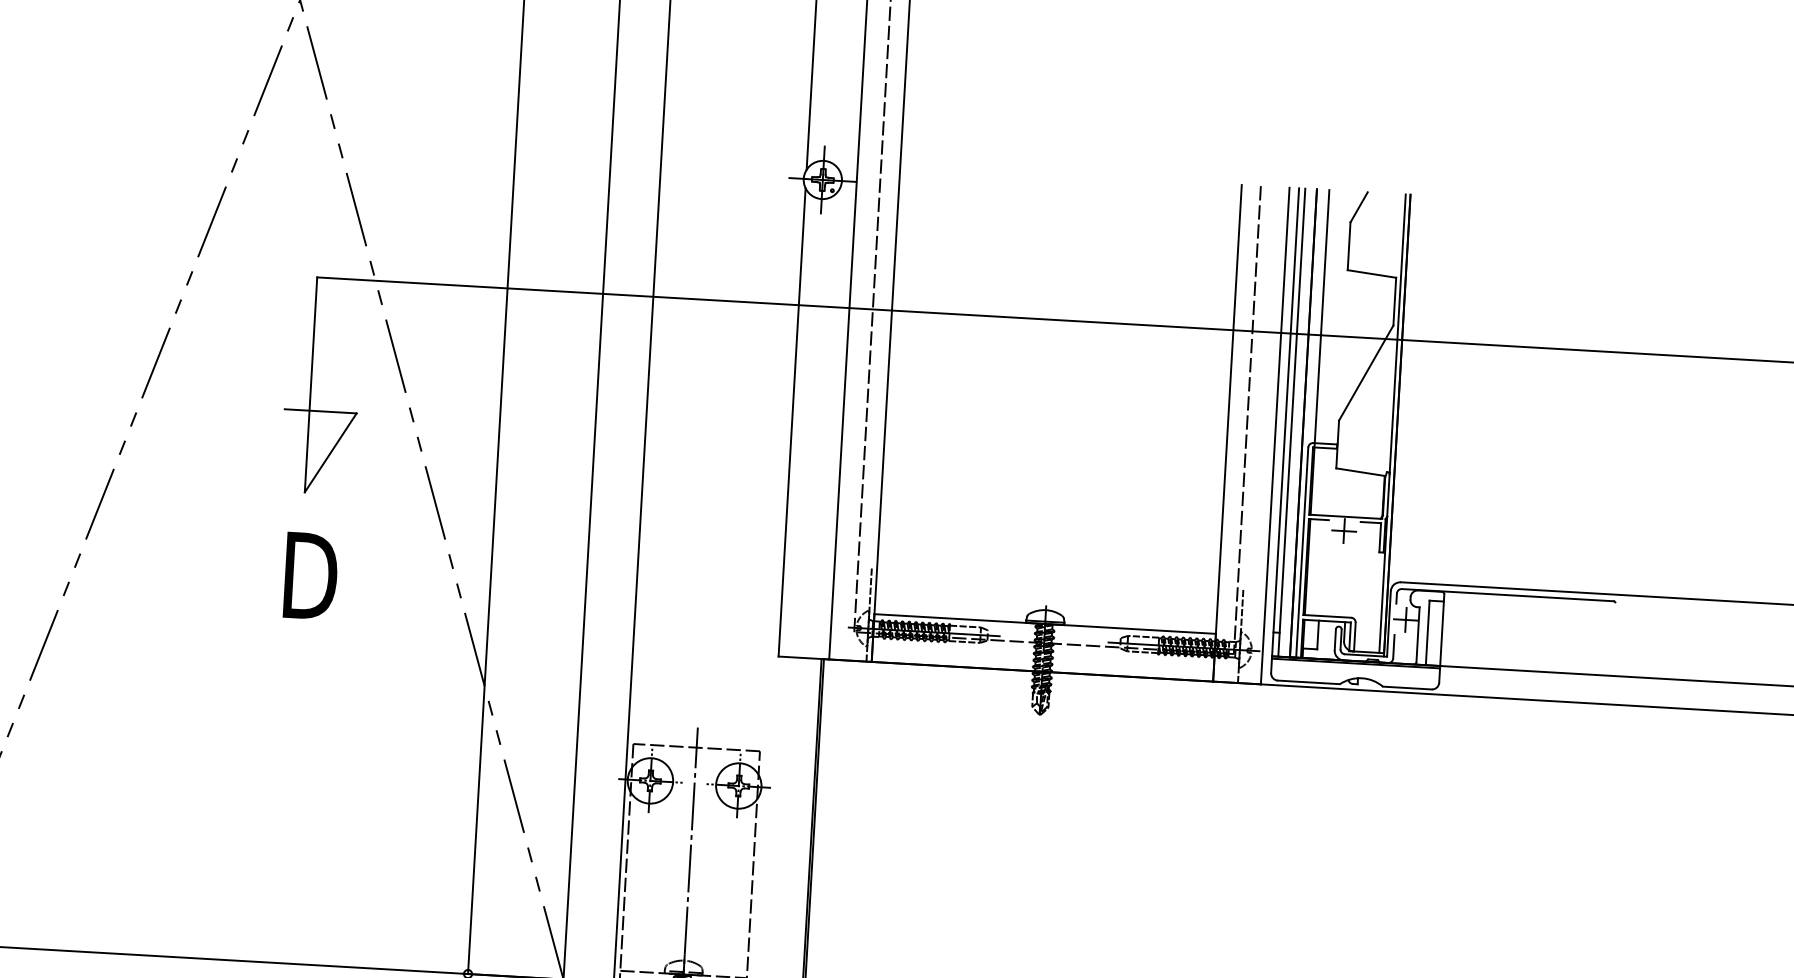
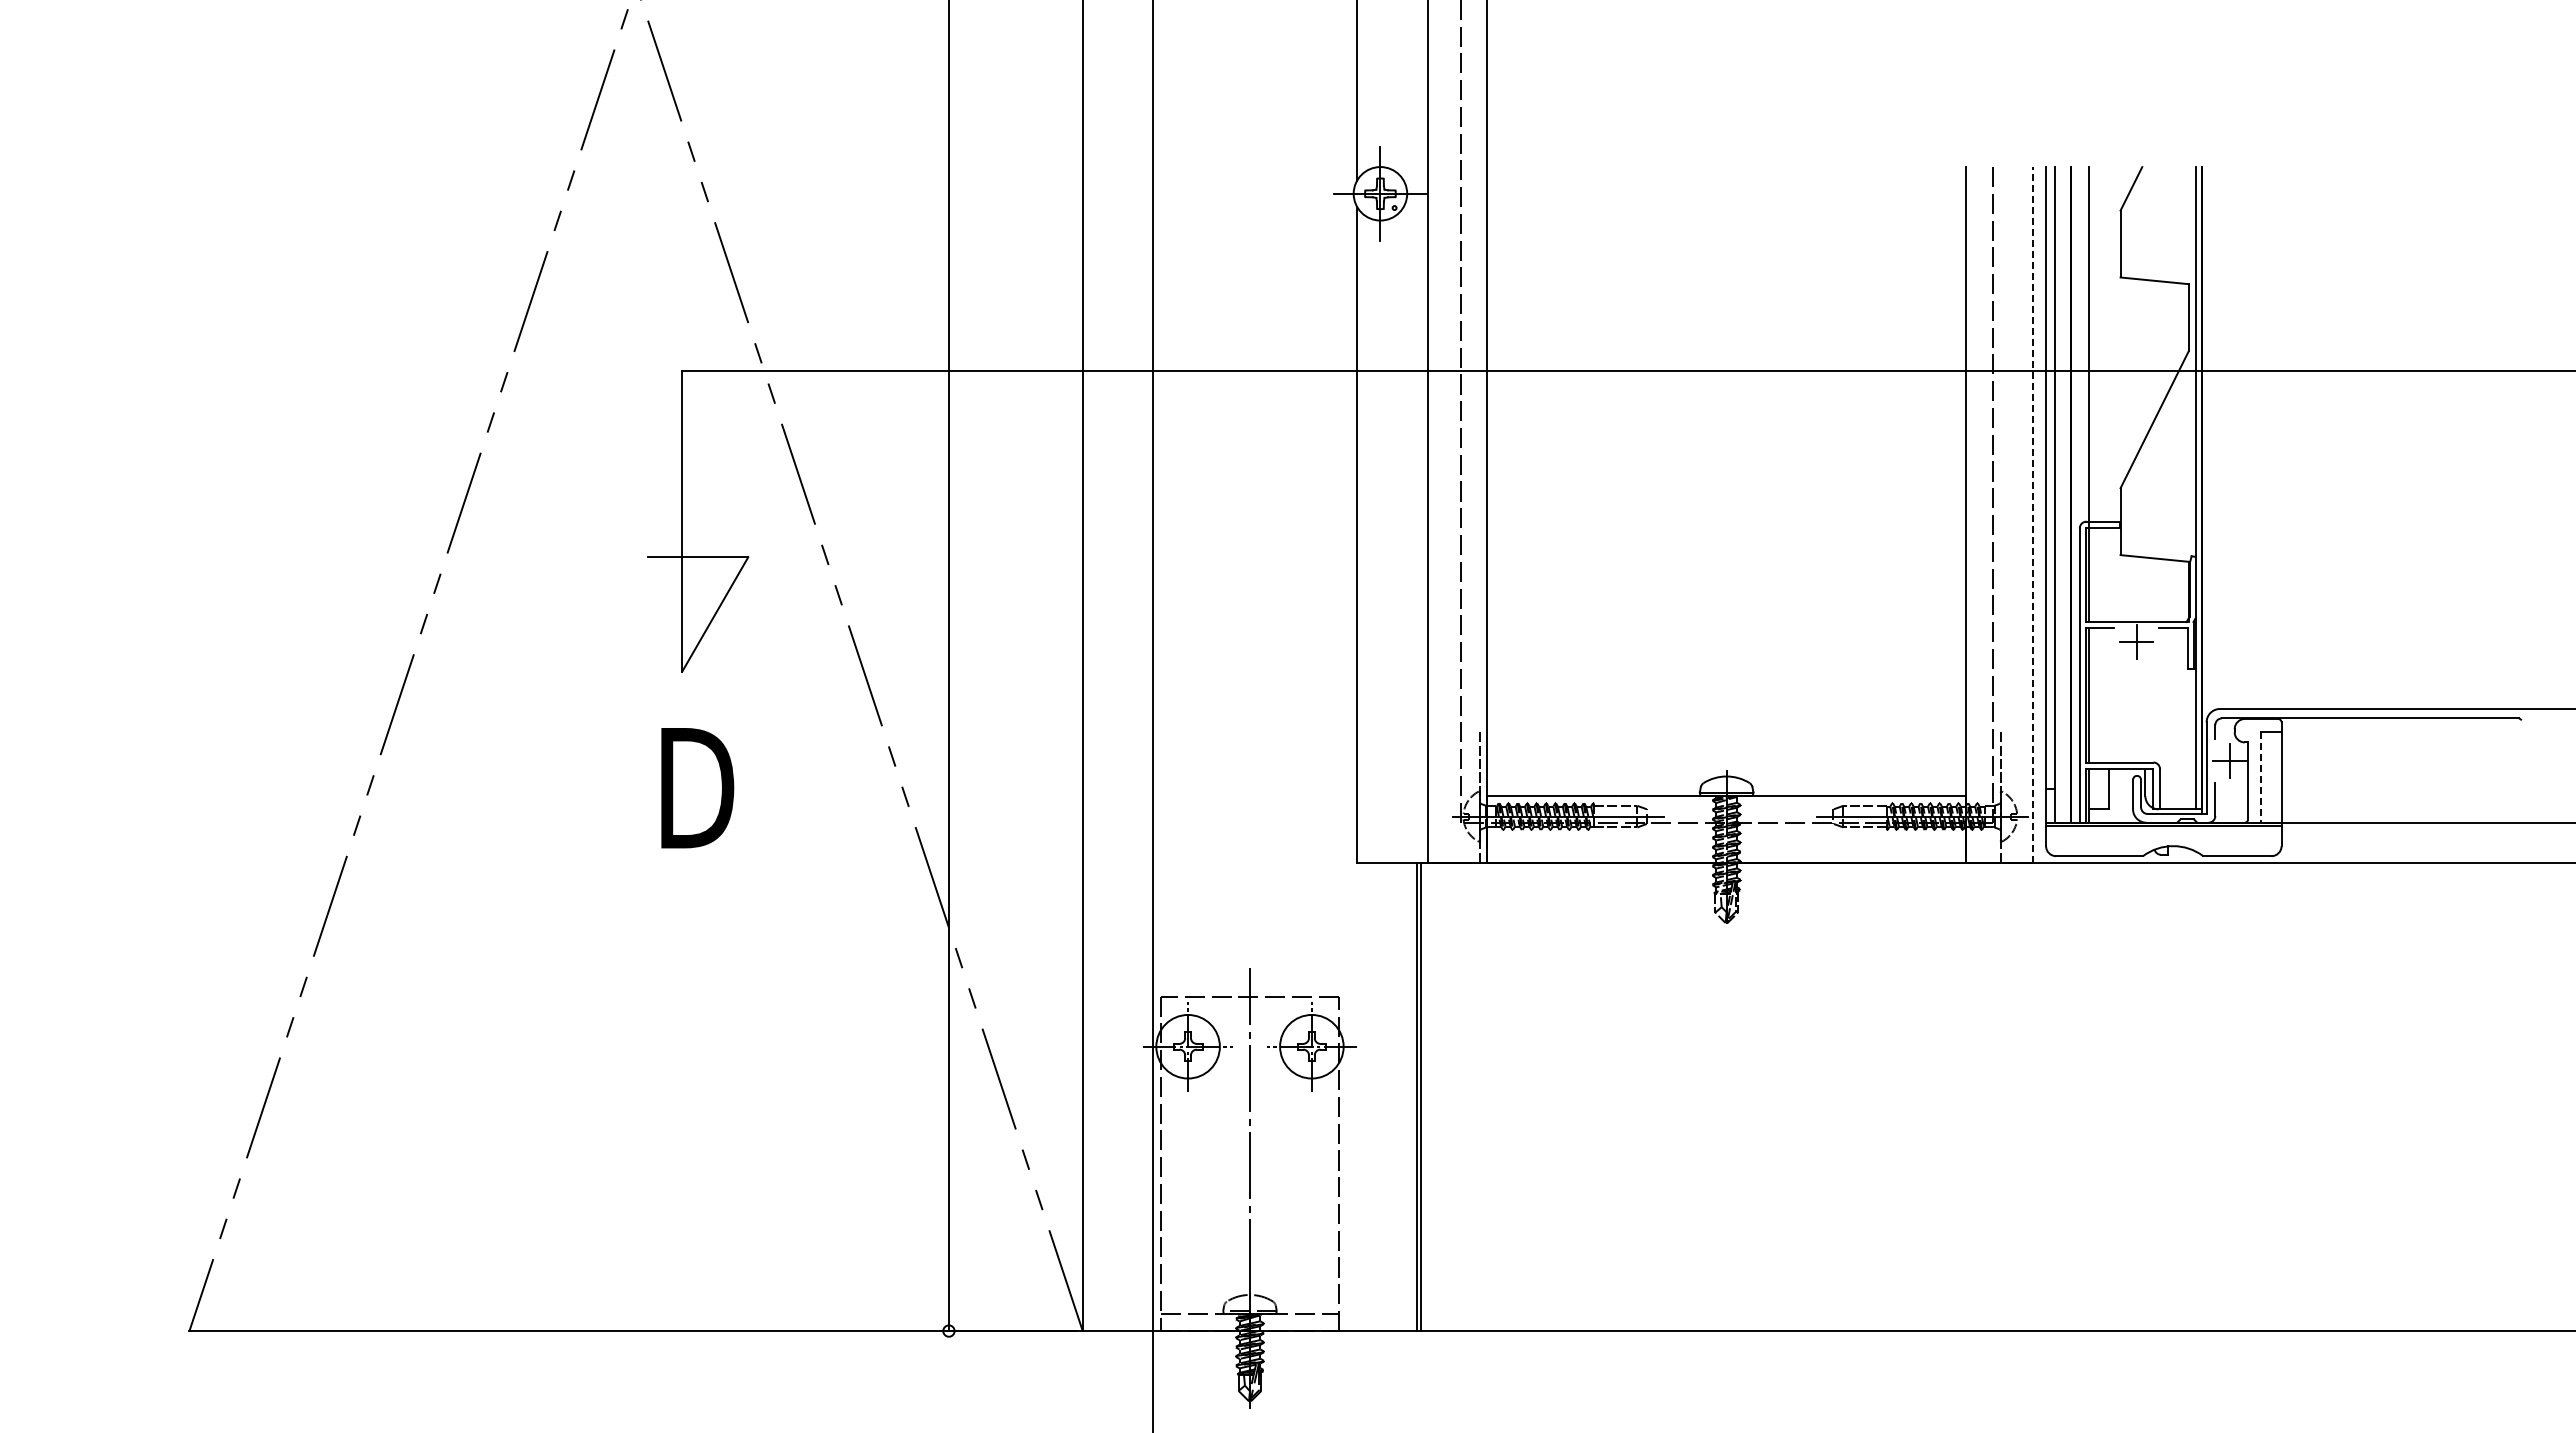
line: (1275, 435) -> (2032, 514), solid -> dashed
line: (1427, 633) -> (2261, 778), solid -> dashed

